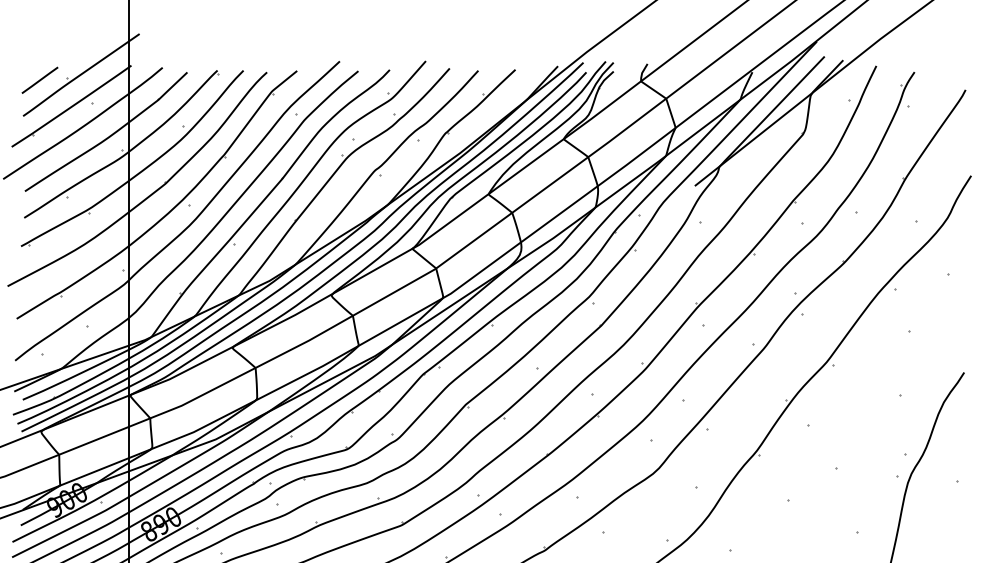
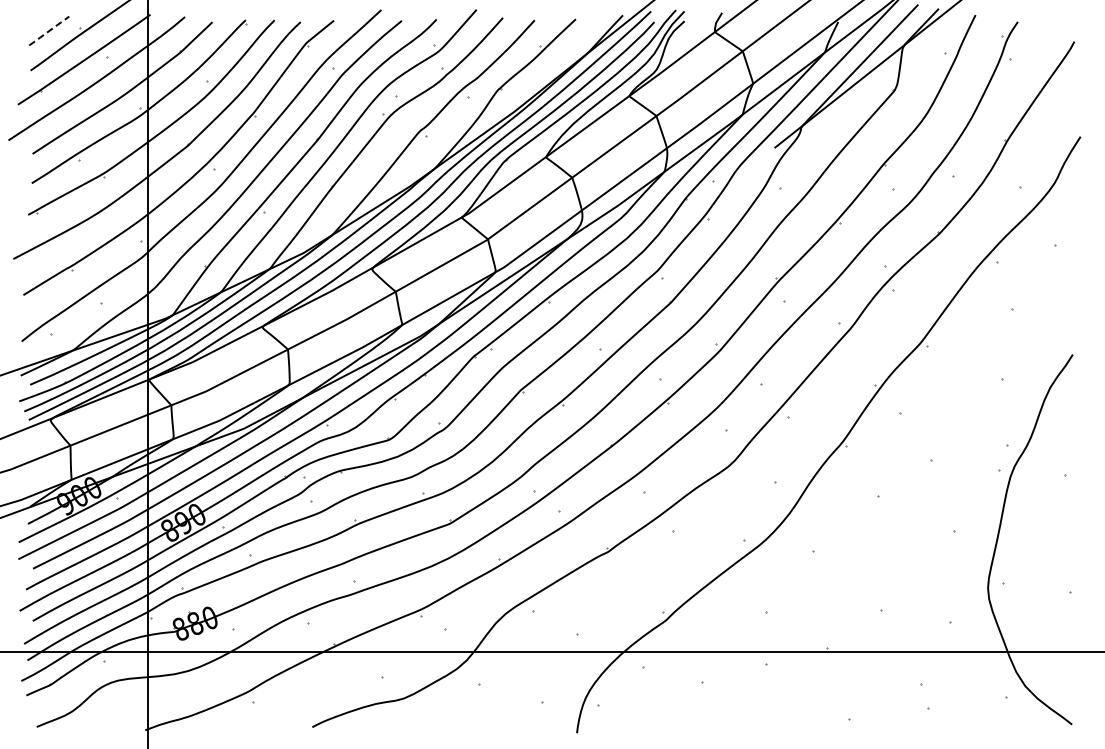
line: (40, 79) -> (49, 30), solid -> dashed

